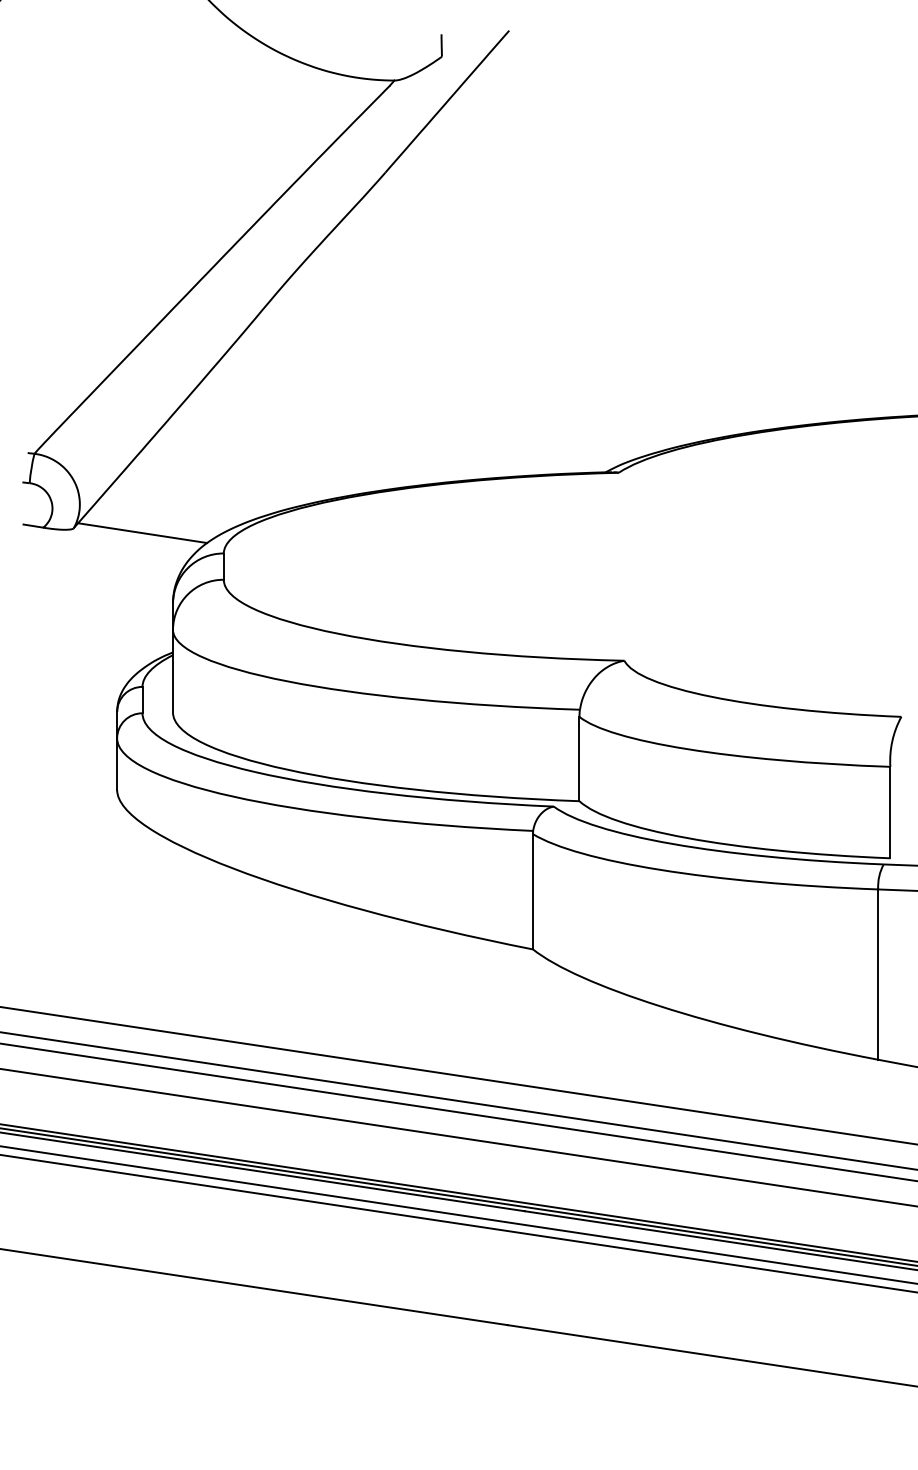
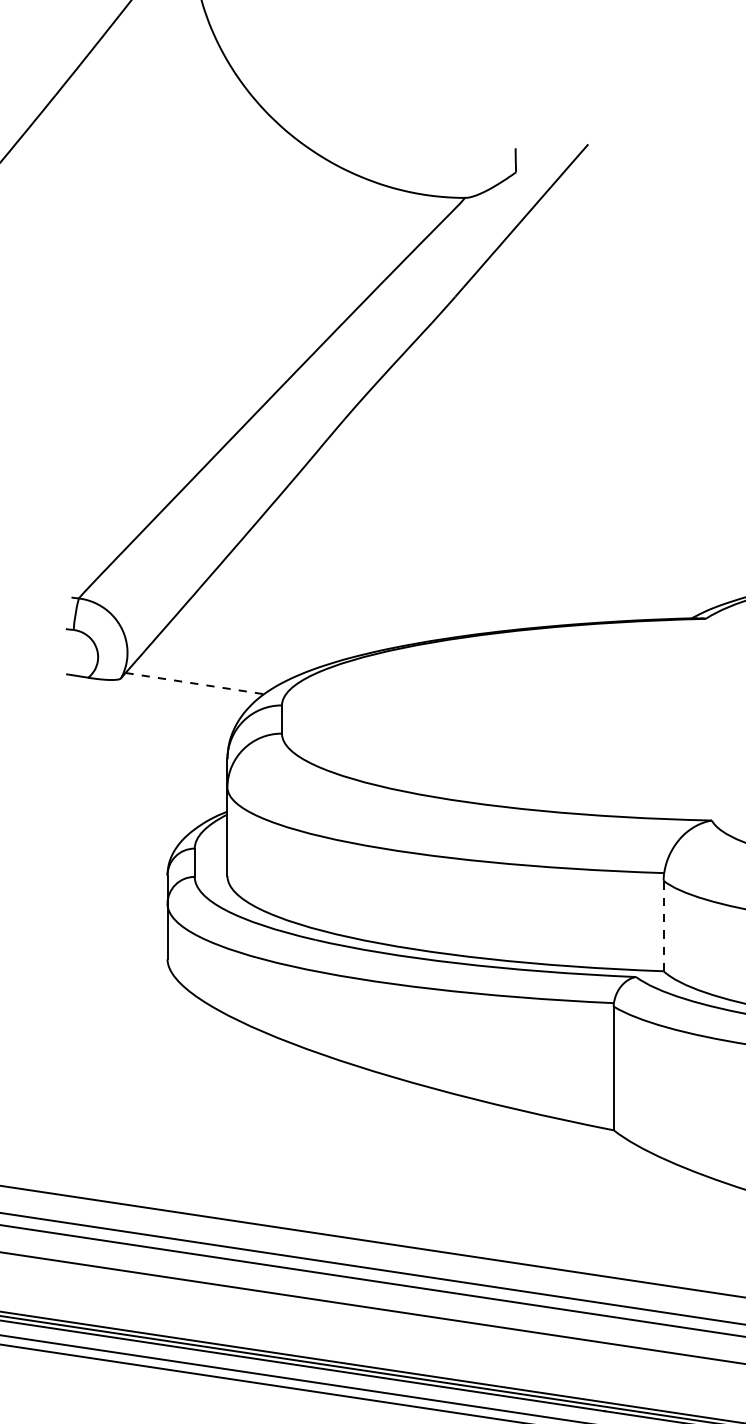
line: (143, 533) -> (195, 683), solid -> dashed
line: (579, 758) -> (663, 925), solid -> dashed

